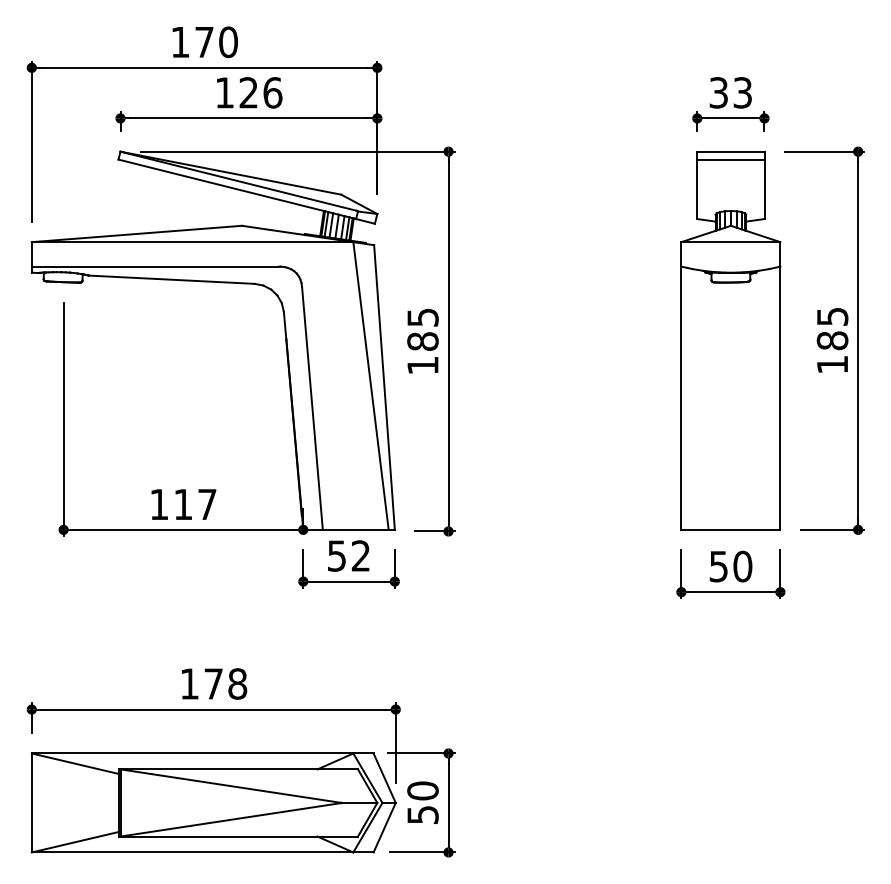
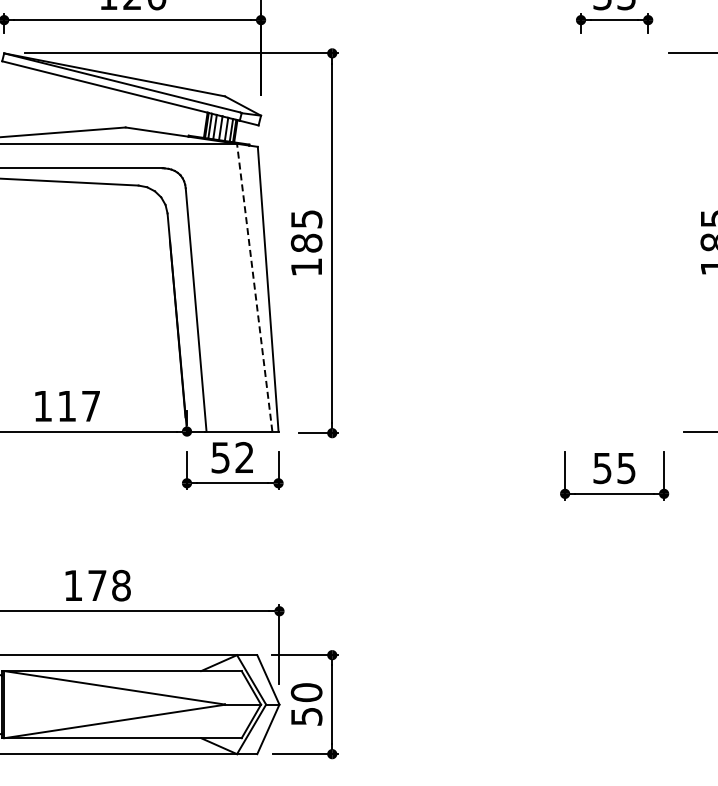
part: (730, 340) -> (614, 242), removed
line: (371, 386) -> (255, 288), solid -> dashed
text: (742, 566) -> (626, 468), 50 -> 55

